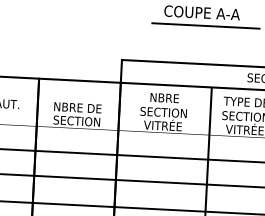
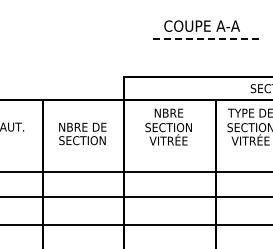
line: (205, 26) -> (206, 39), solid -> dashed

